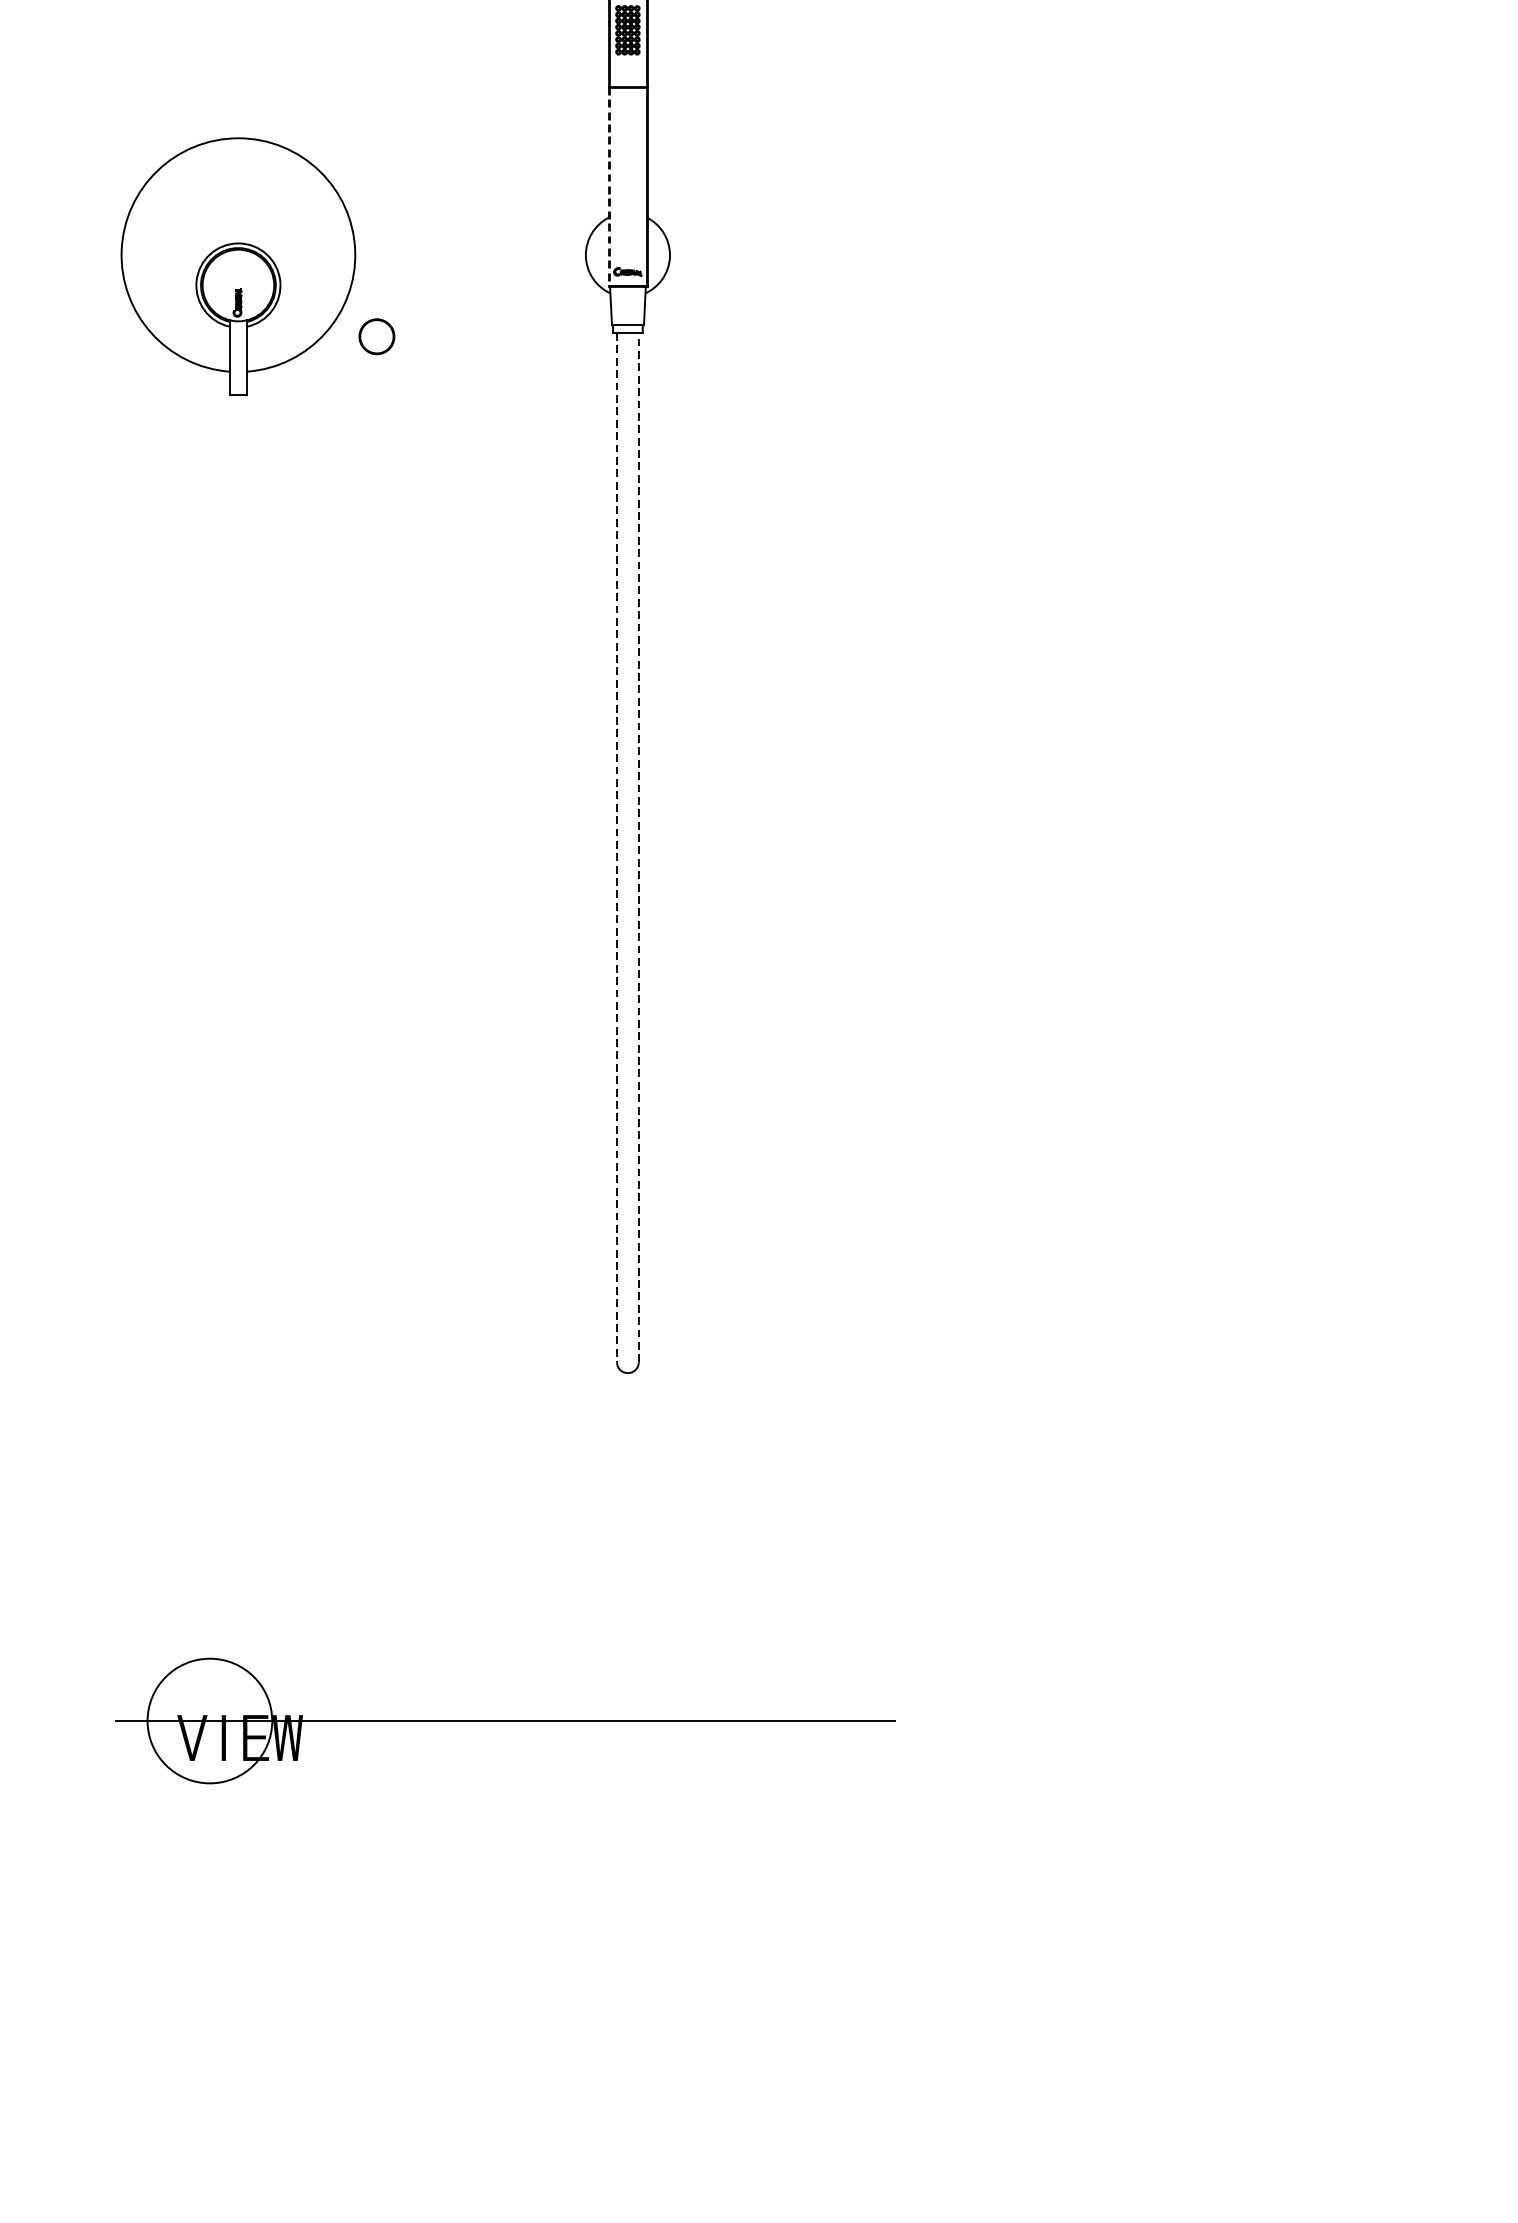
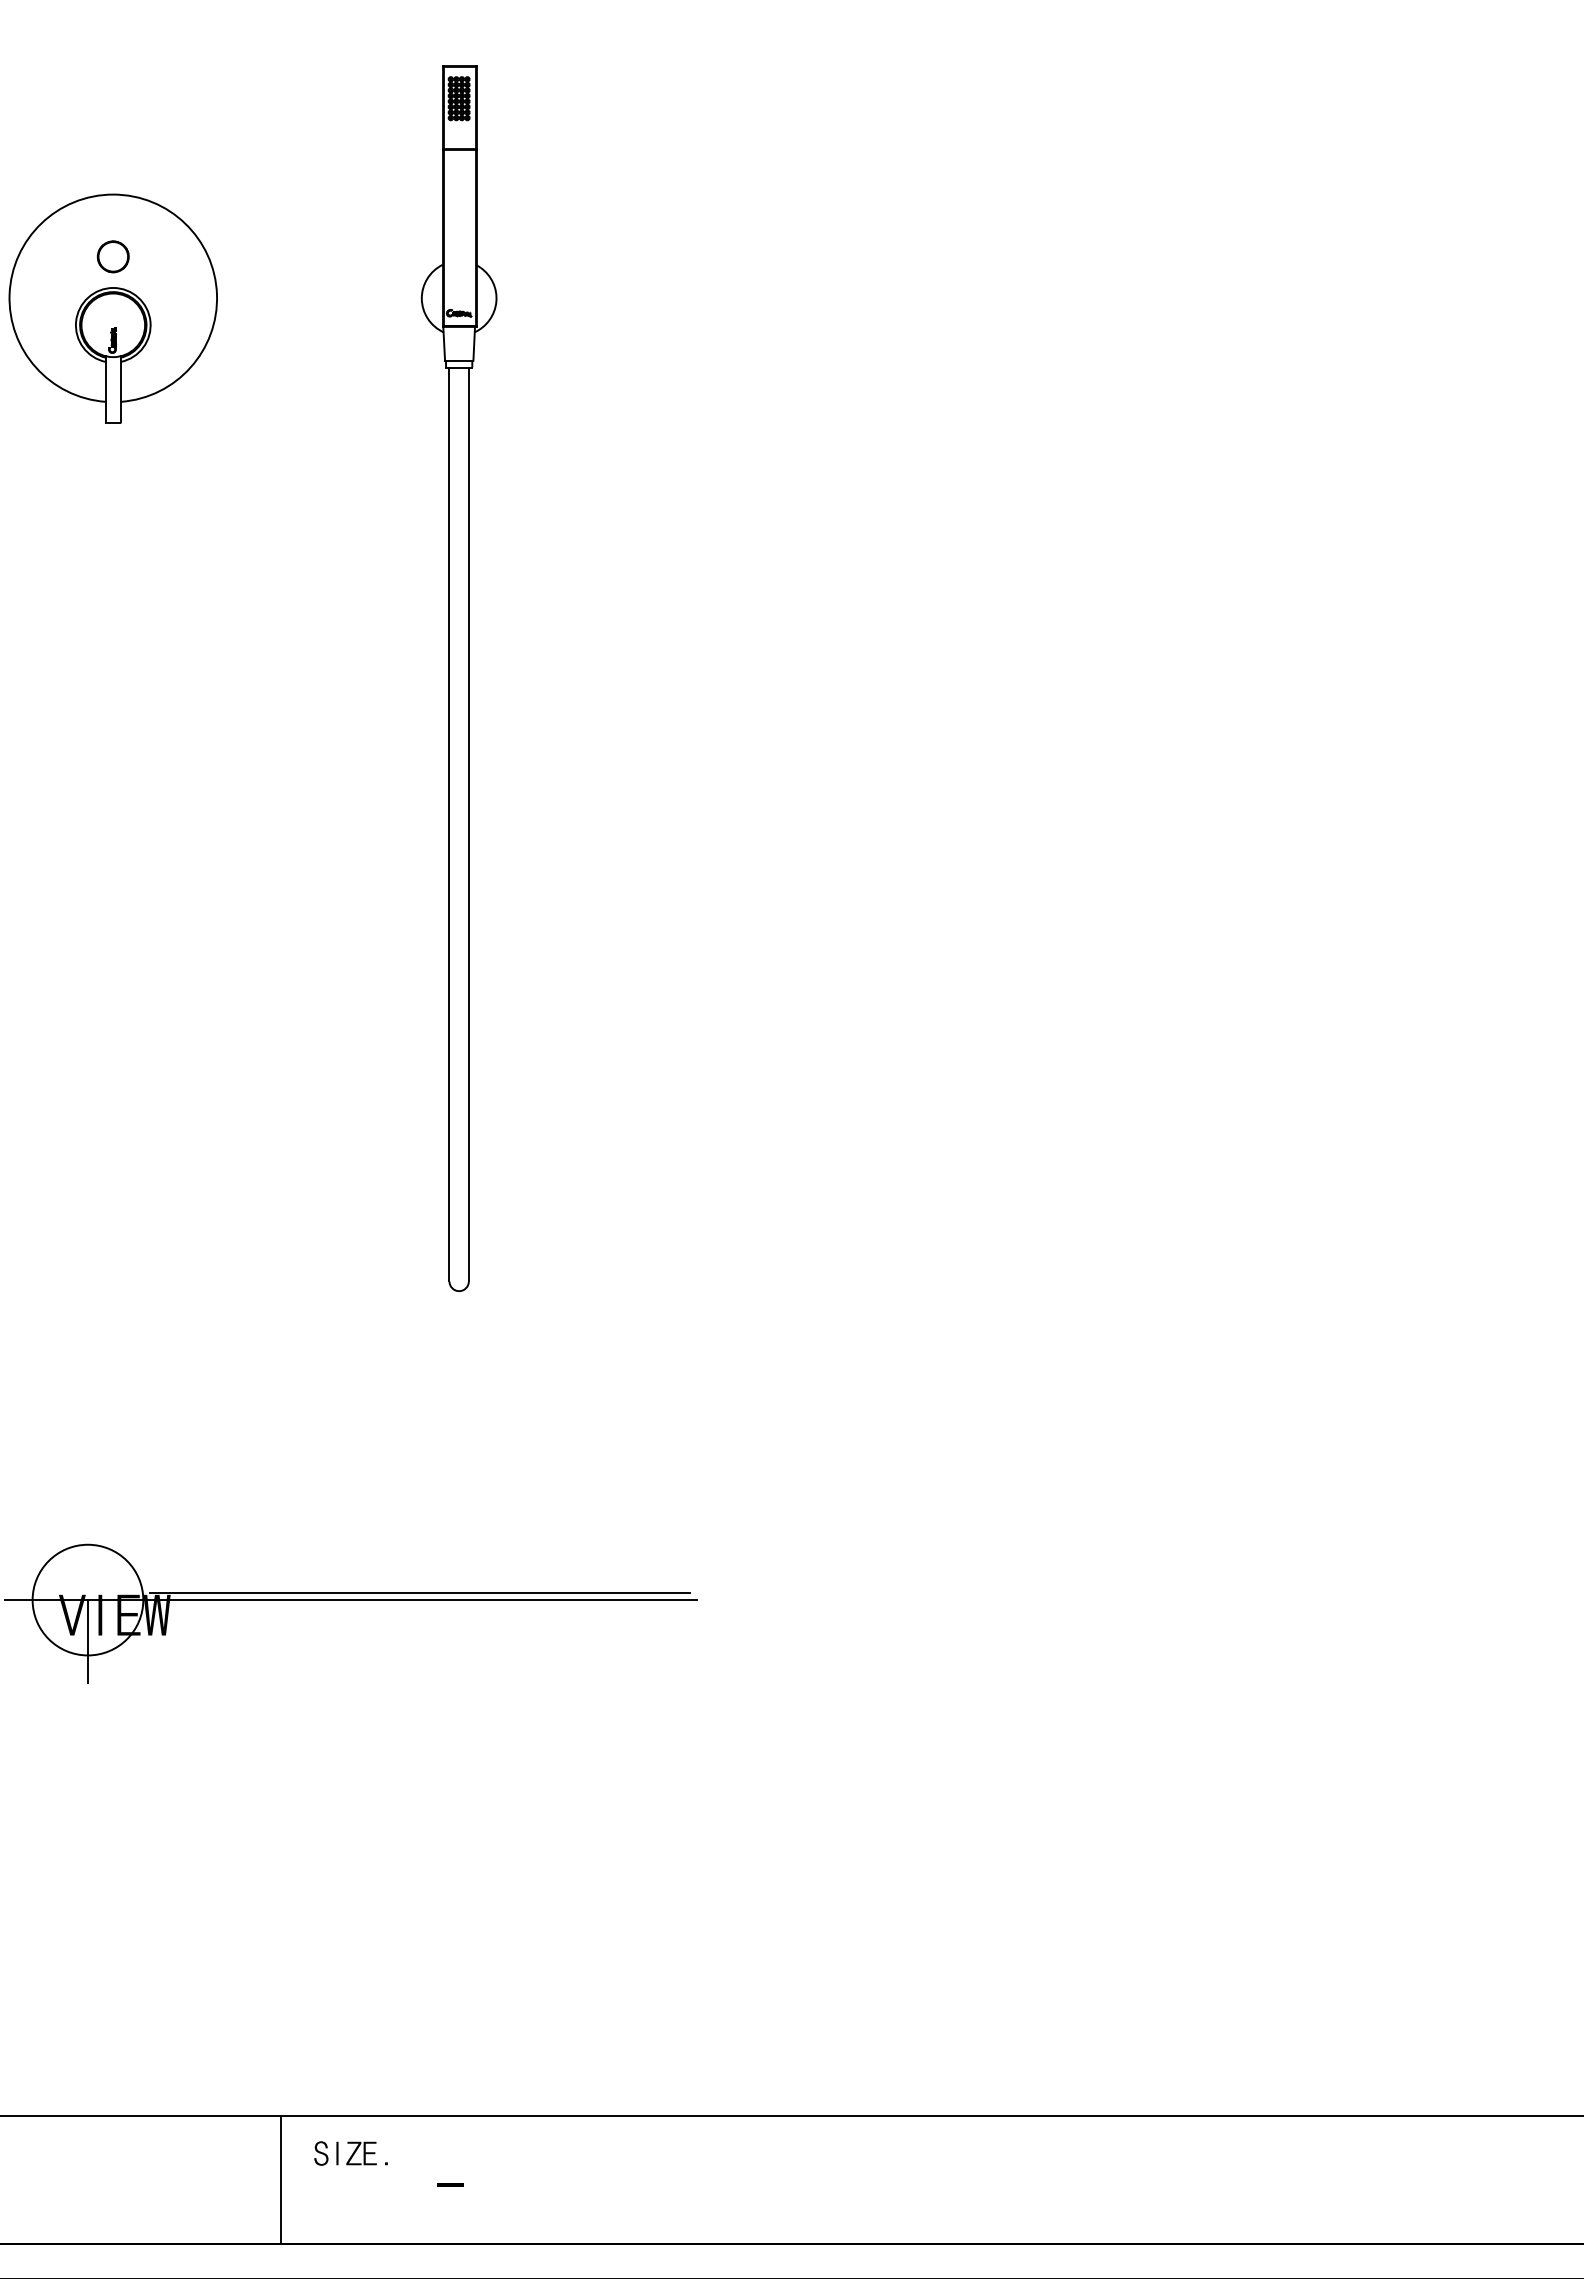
line: (609, 186) -> (442, 237), dashed -> solid
part: (376, 336) -> (112, 256), moved
line: (617, 847) -> (449, 824), dashed -> solid
line: (638, 847) -> (468, 824), dashed -> solid
line: (583, 1713) -> (419, 1593), added
line: (209, 1767) -> (87, 1641), added

